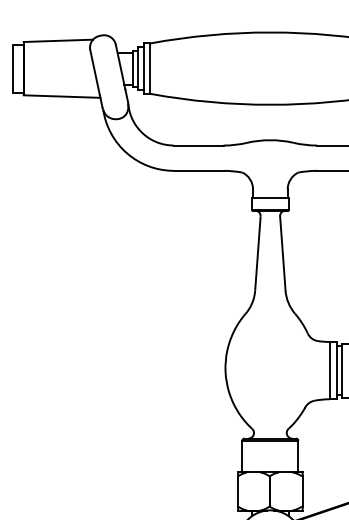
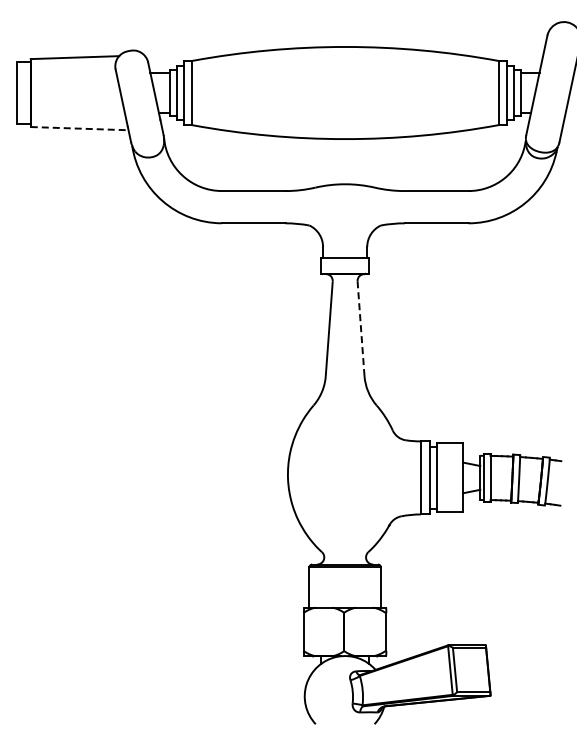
line: (61, 96) -> (79, 128), solid -> dashed
line: (283, 253) -> (361, 328), solid -> dashed

